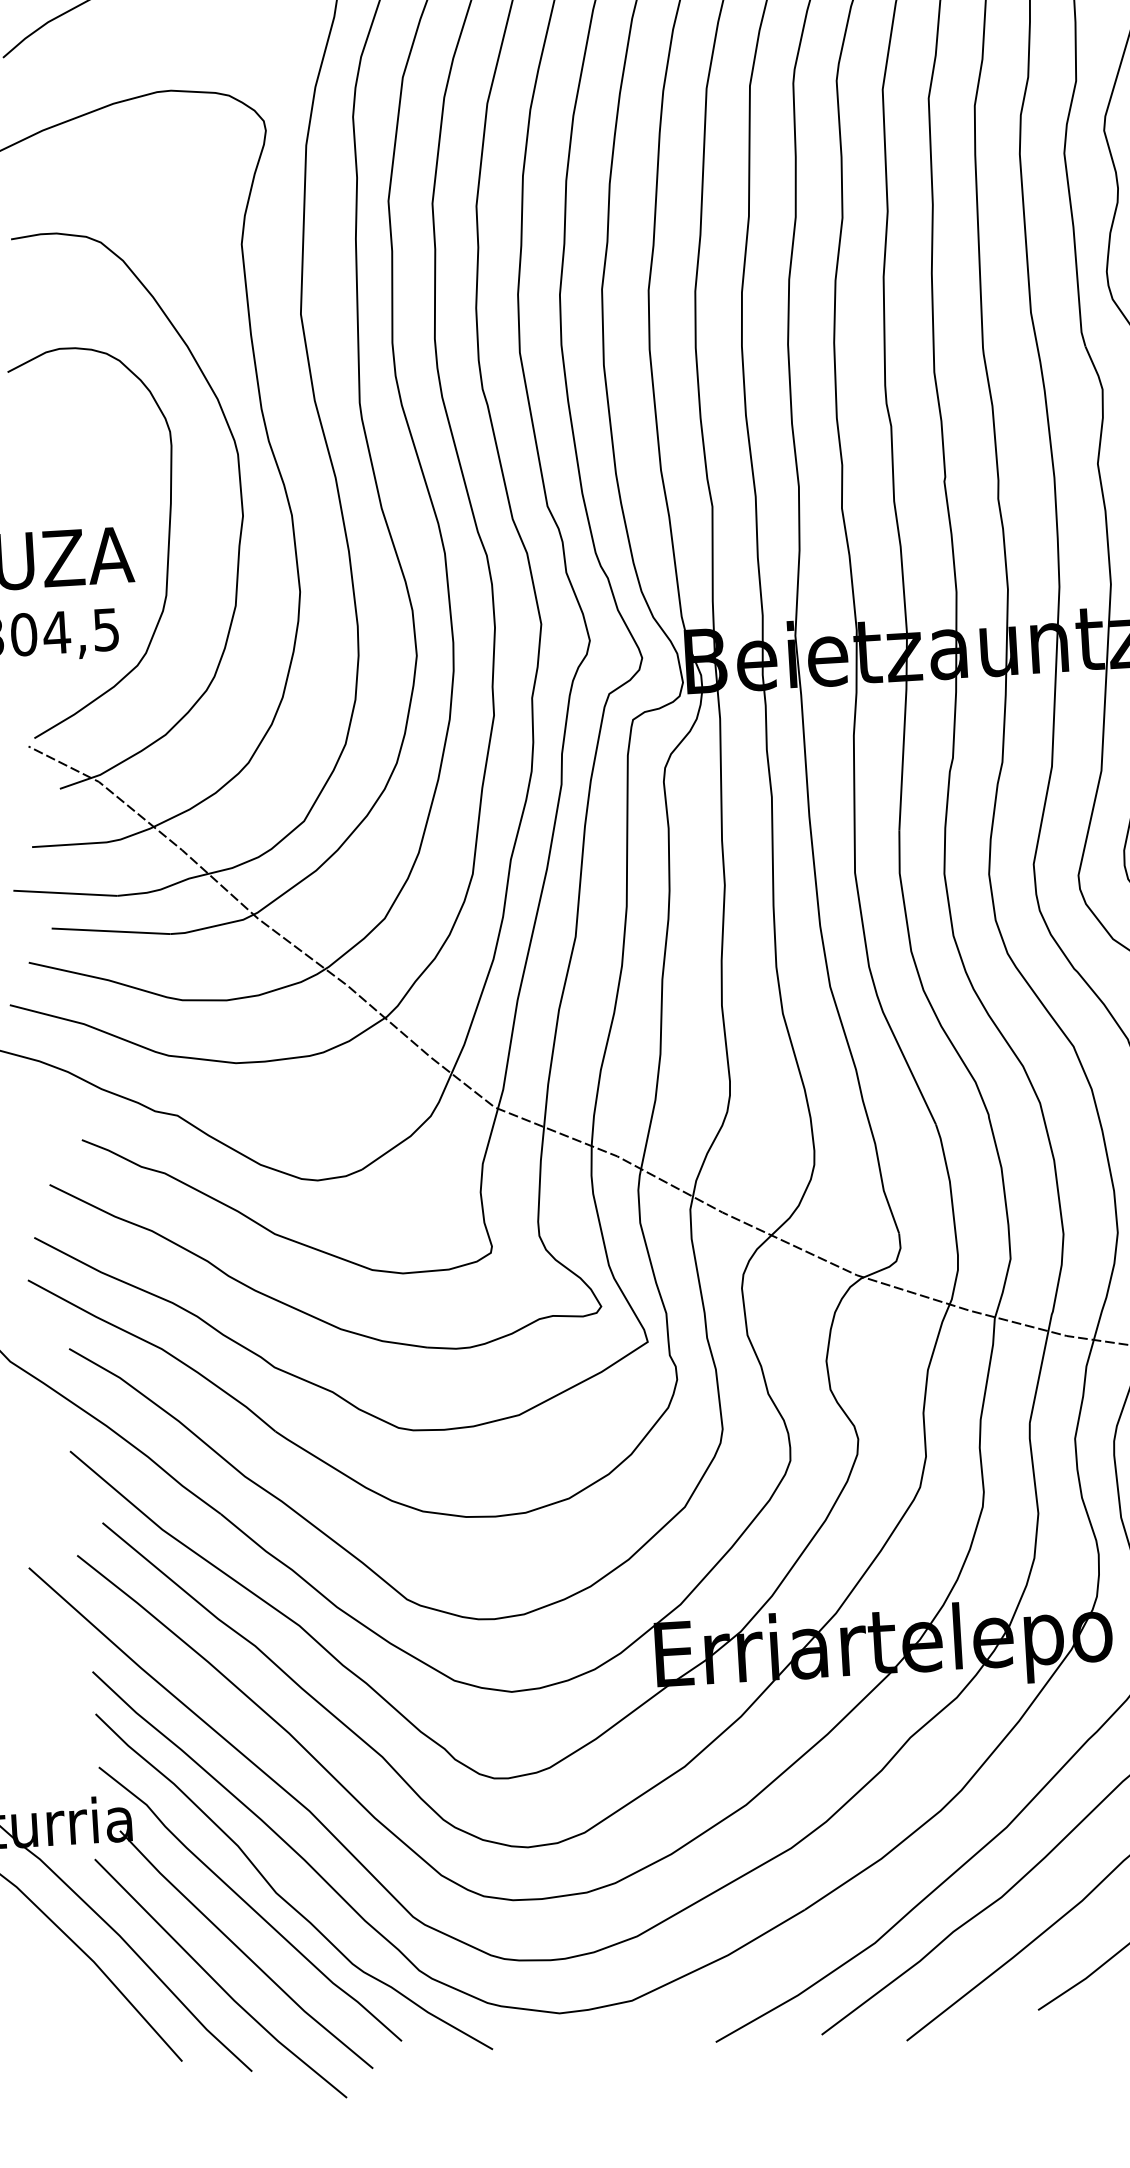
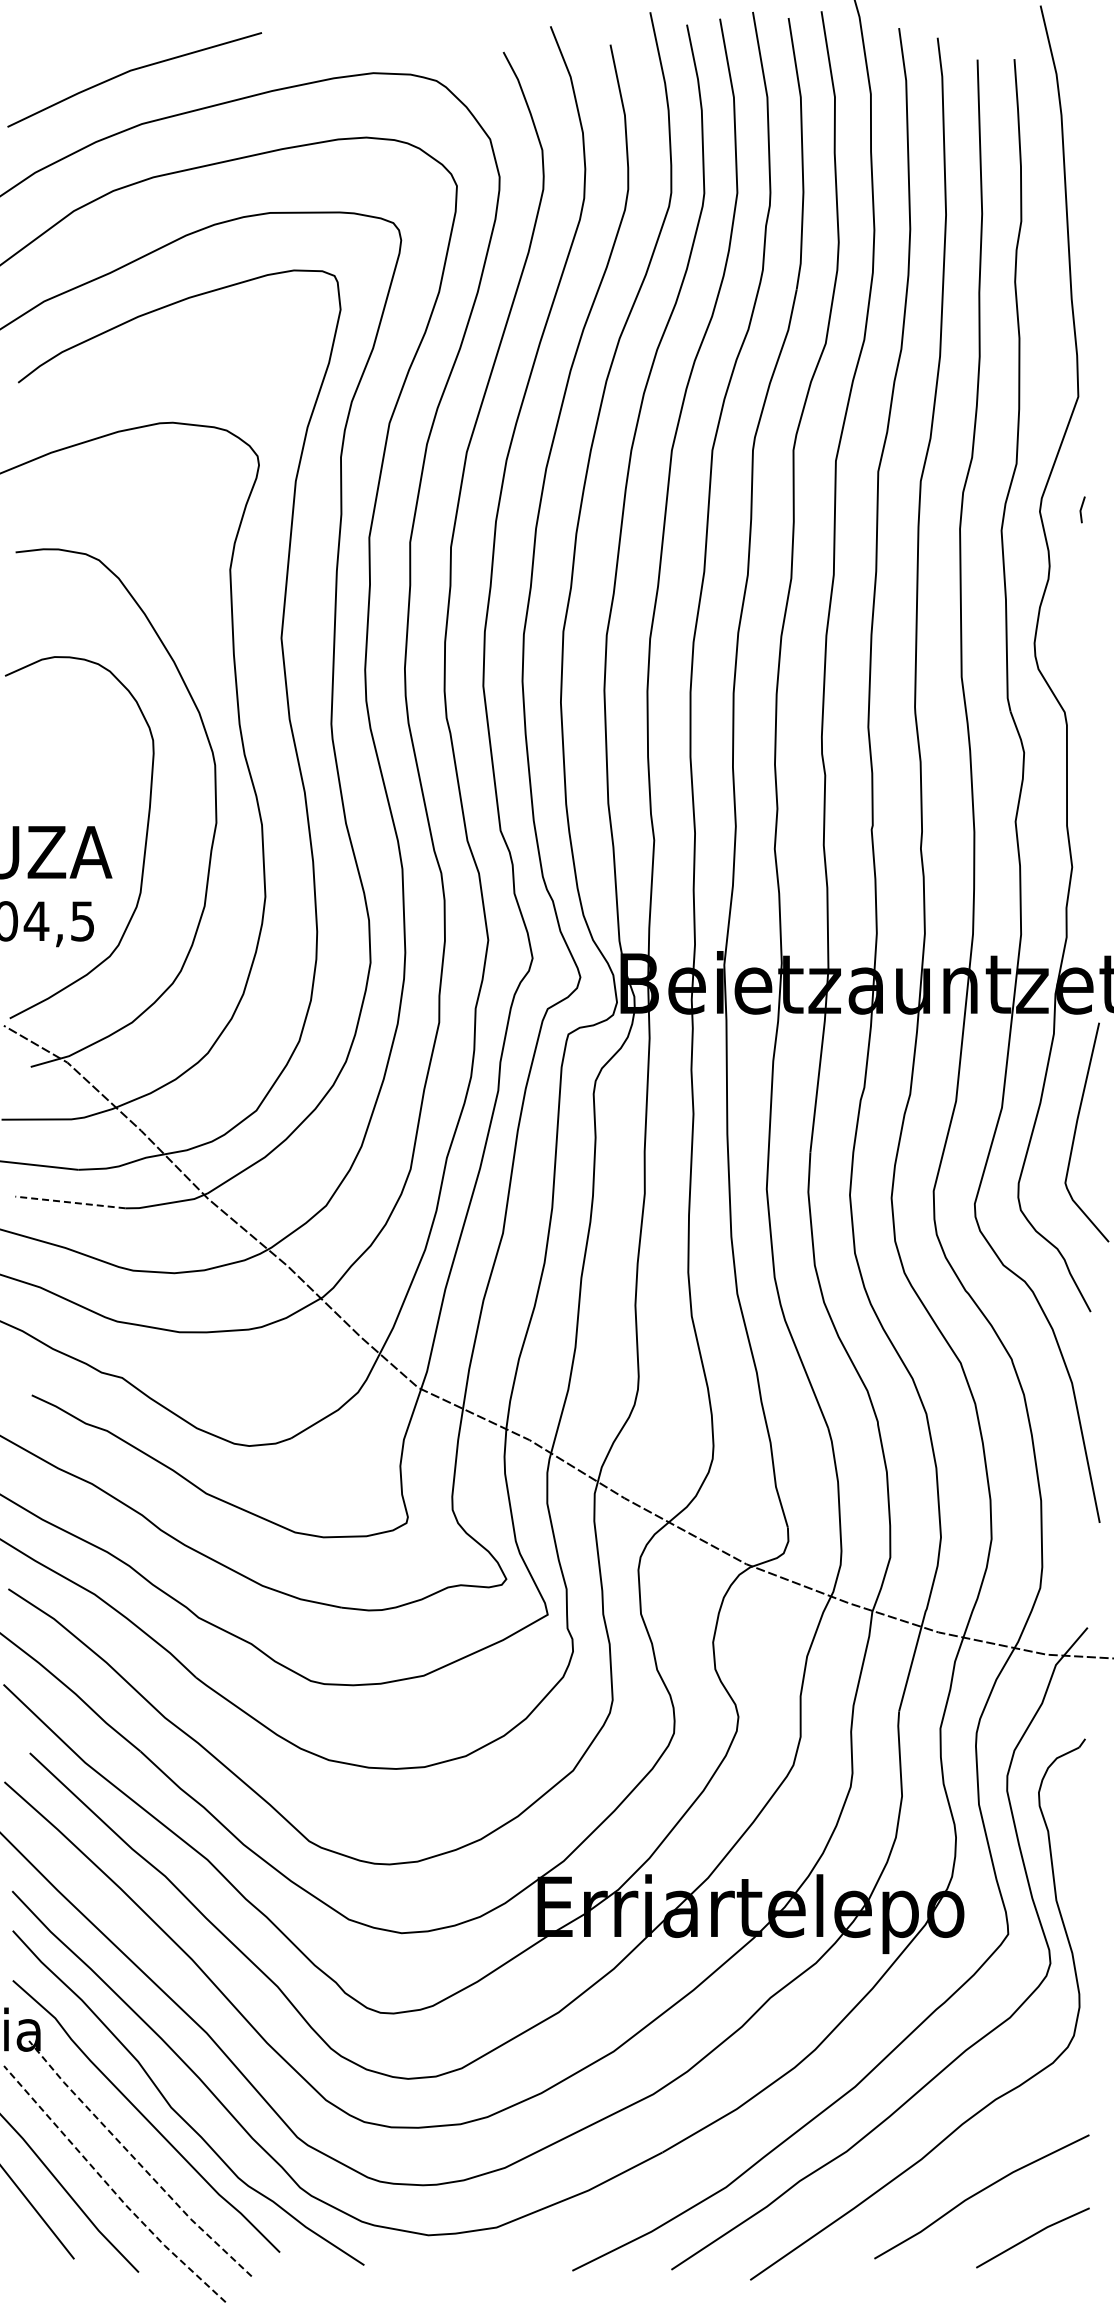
line: (109, 931) -> (69, 1202), solid -> dashed
line: (243, 1952) -> (137, 2161), solid -> dashed
line: (217, 1983) -> (111, 2188), solid -> dashed

